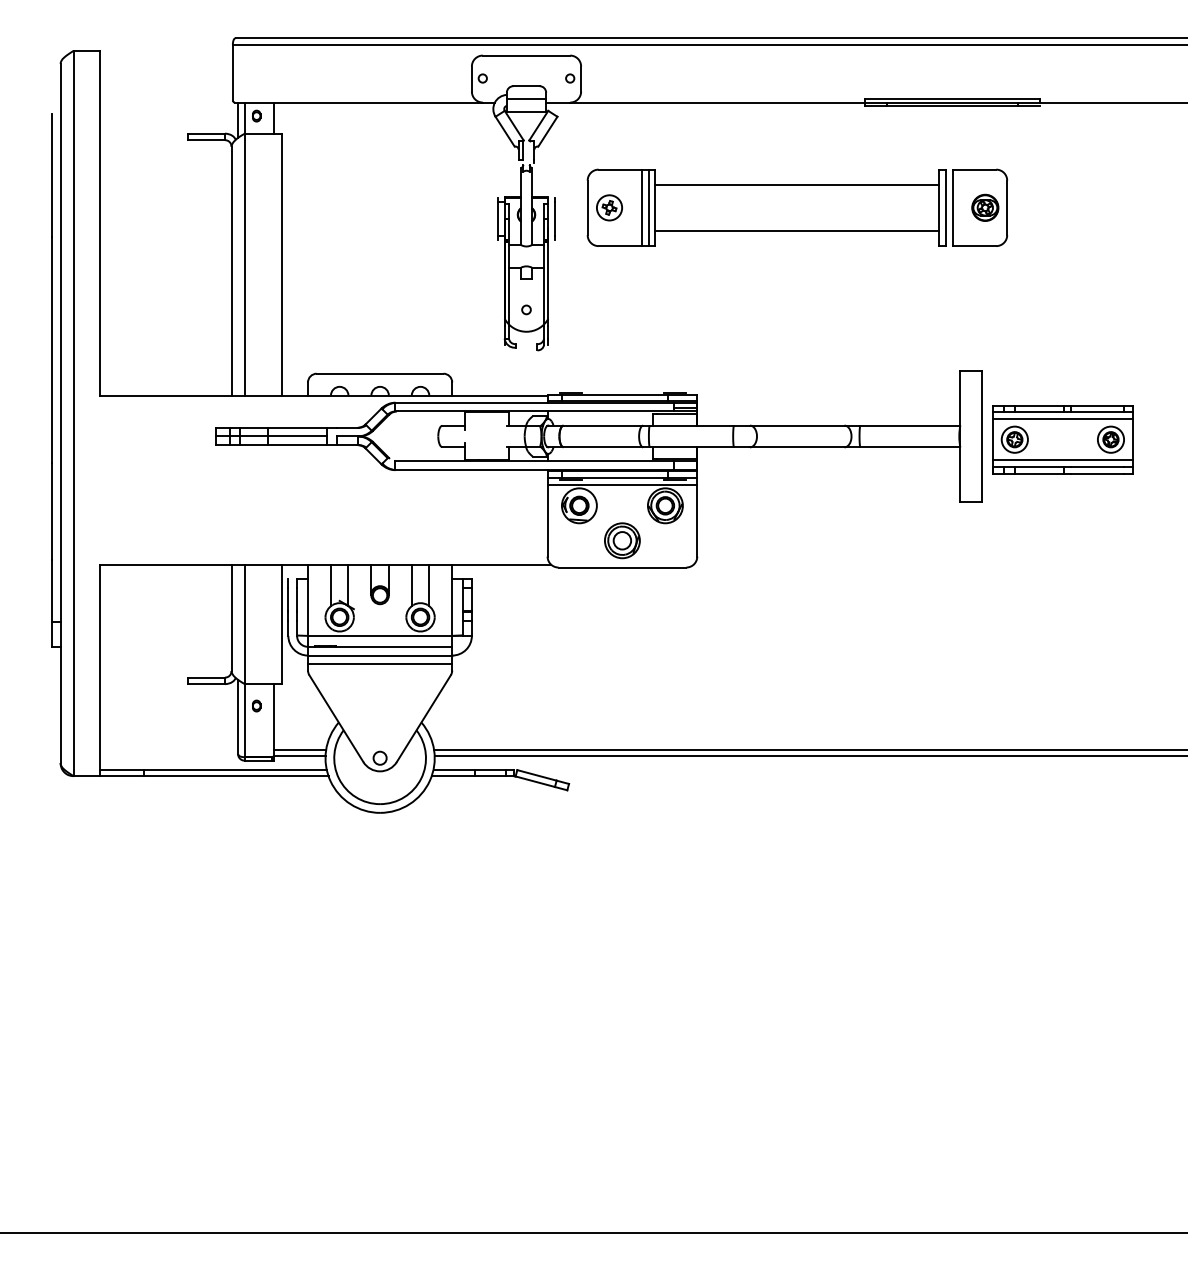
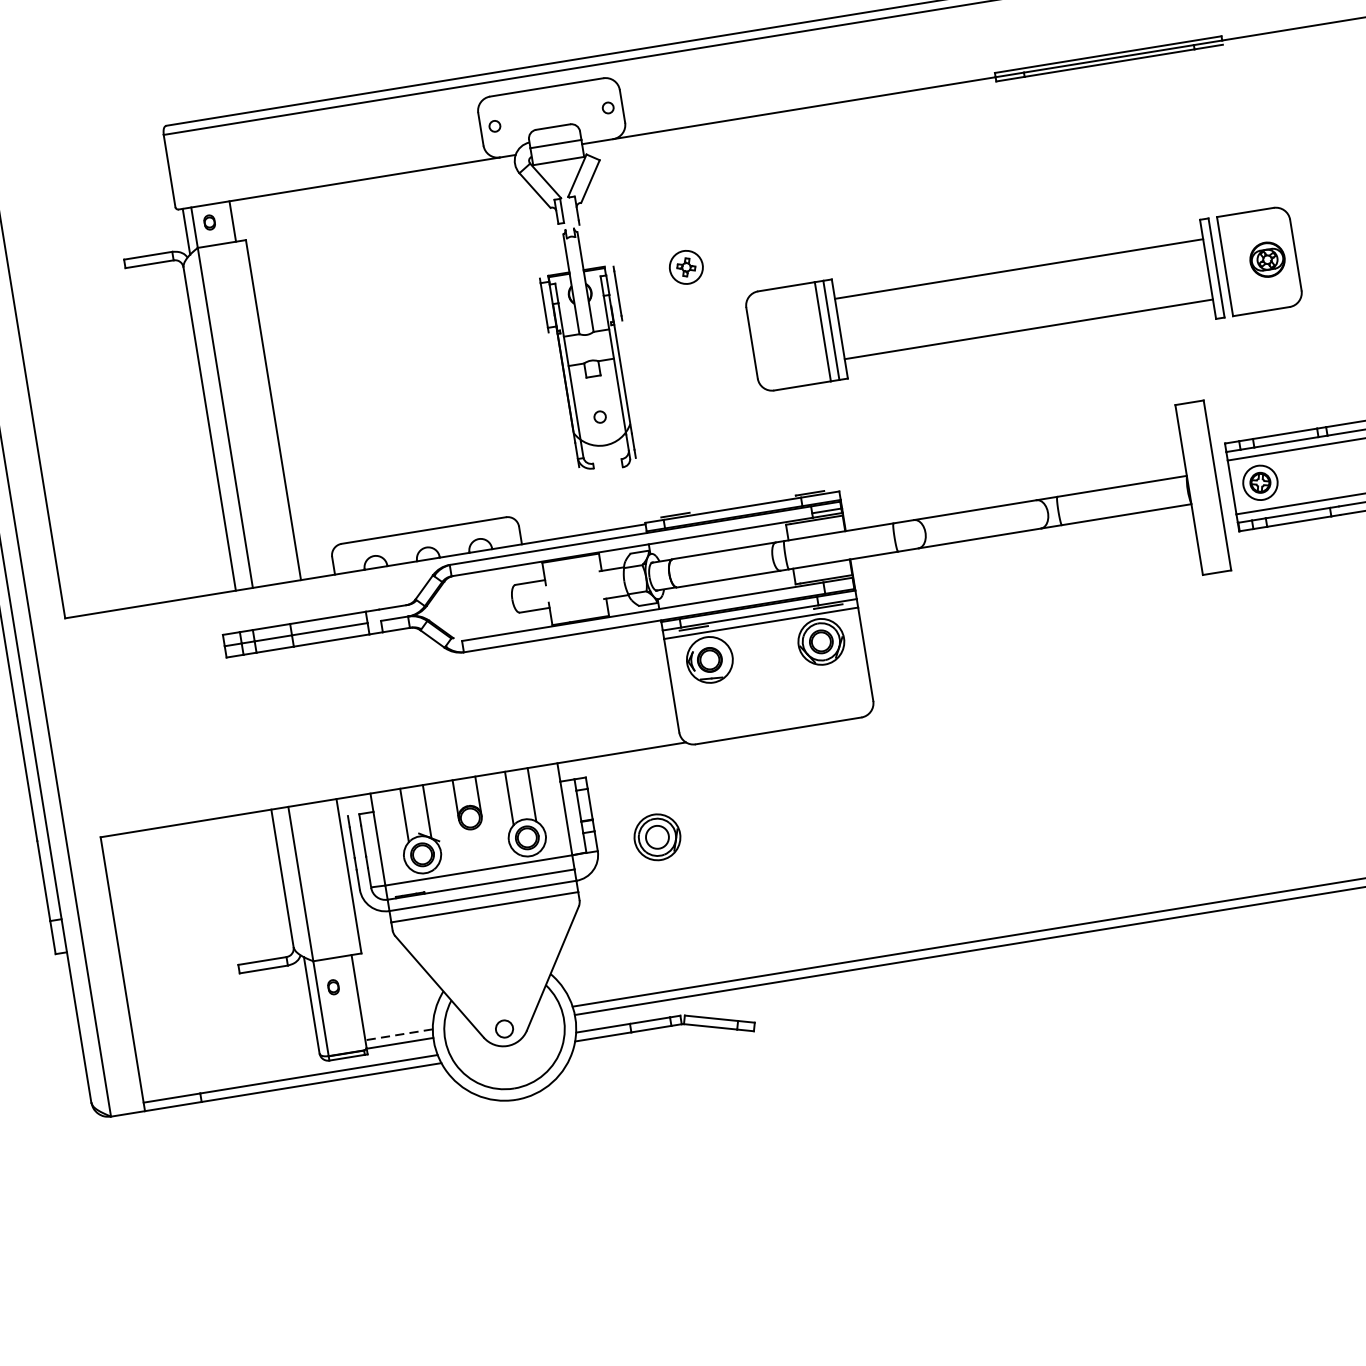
part: (796, 207) -> (1022, 298), moved
part: (622, 540) -> (657, 836), moved
line: (299, 749) -> (398, 1034), solid -> dashed

